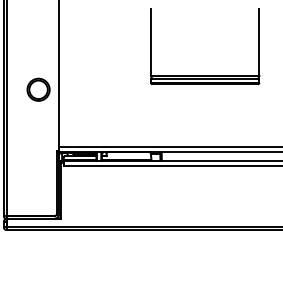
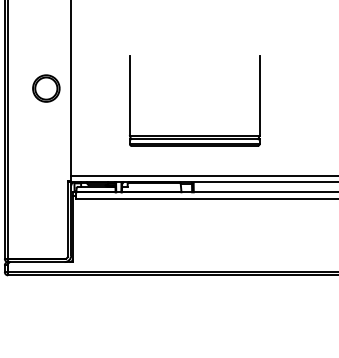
part: (205, 75) -> (194, 135), moved
part: (38, 89) -> (46, 88), moved

